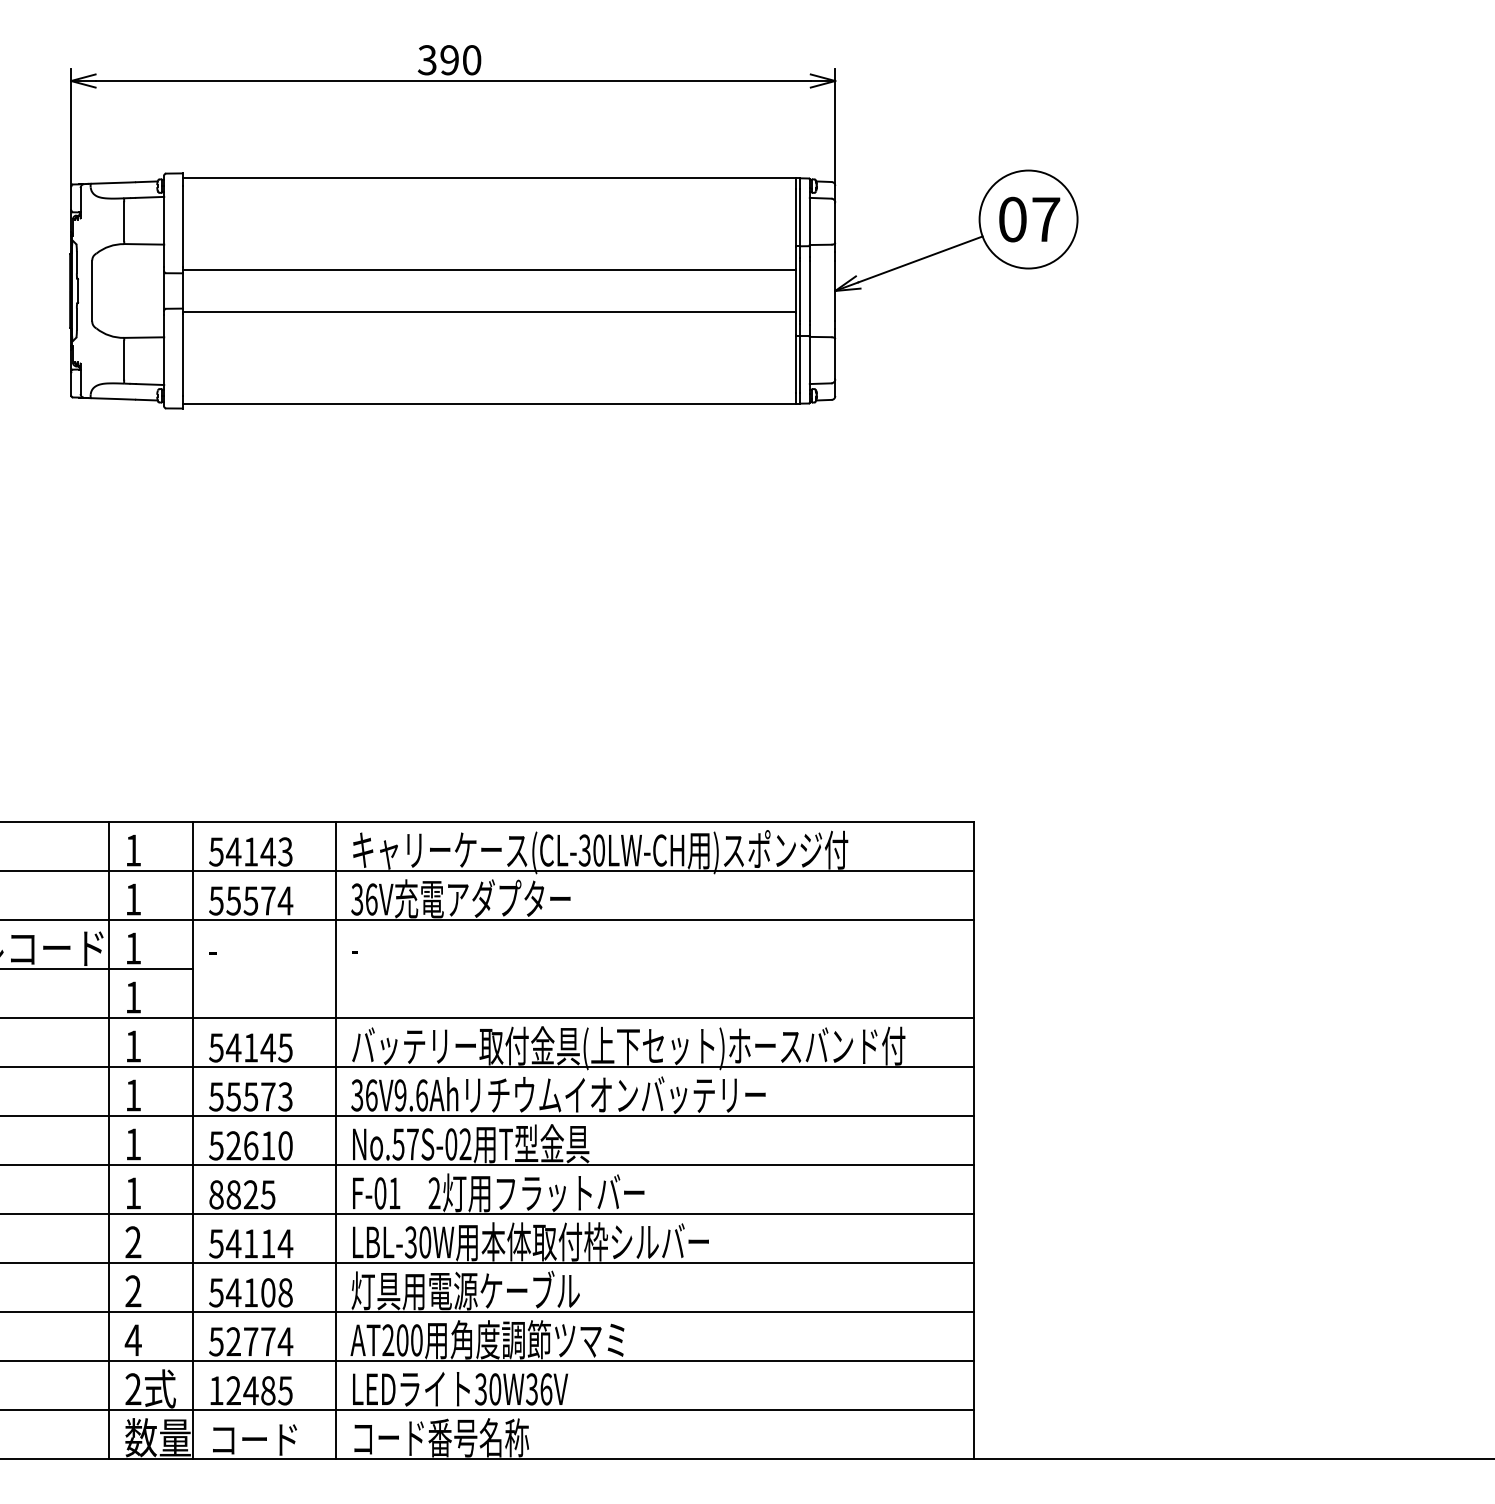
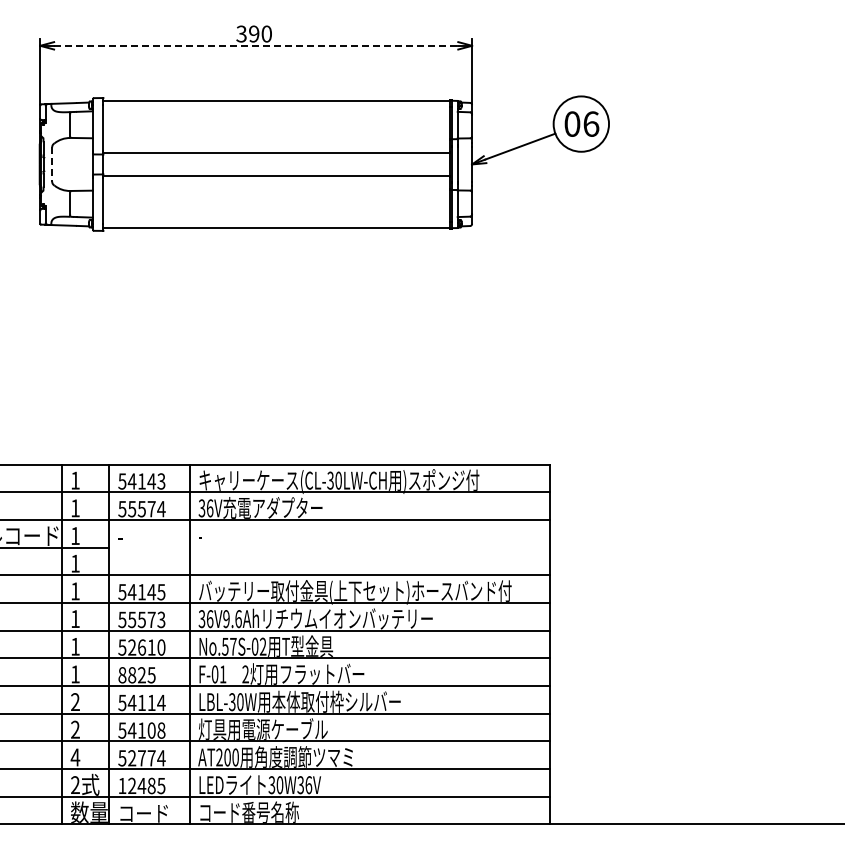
line: (453, 80) -> (256, 45), solid -> dashed
text: (1046, 218) -> (591, 123), 07 -> 06
line: (92, 291) -> (52, 164), solid -> dashed

